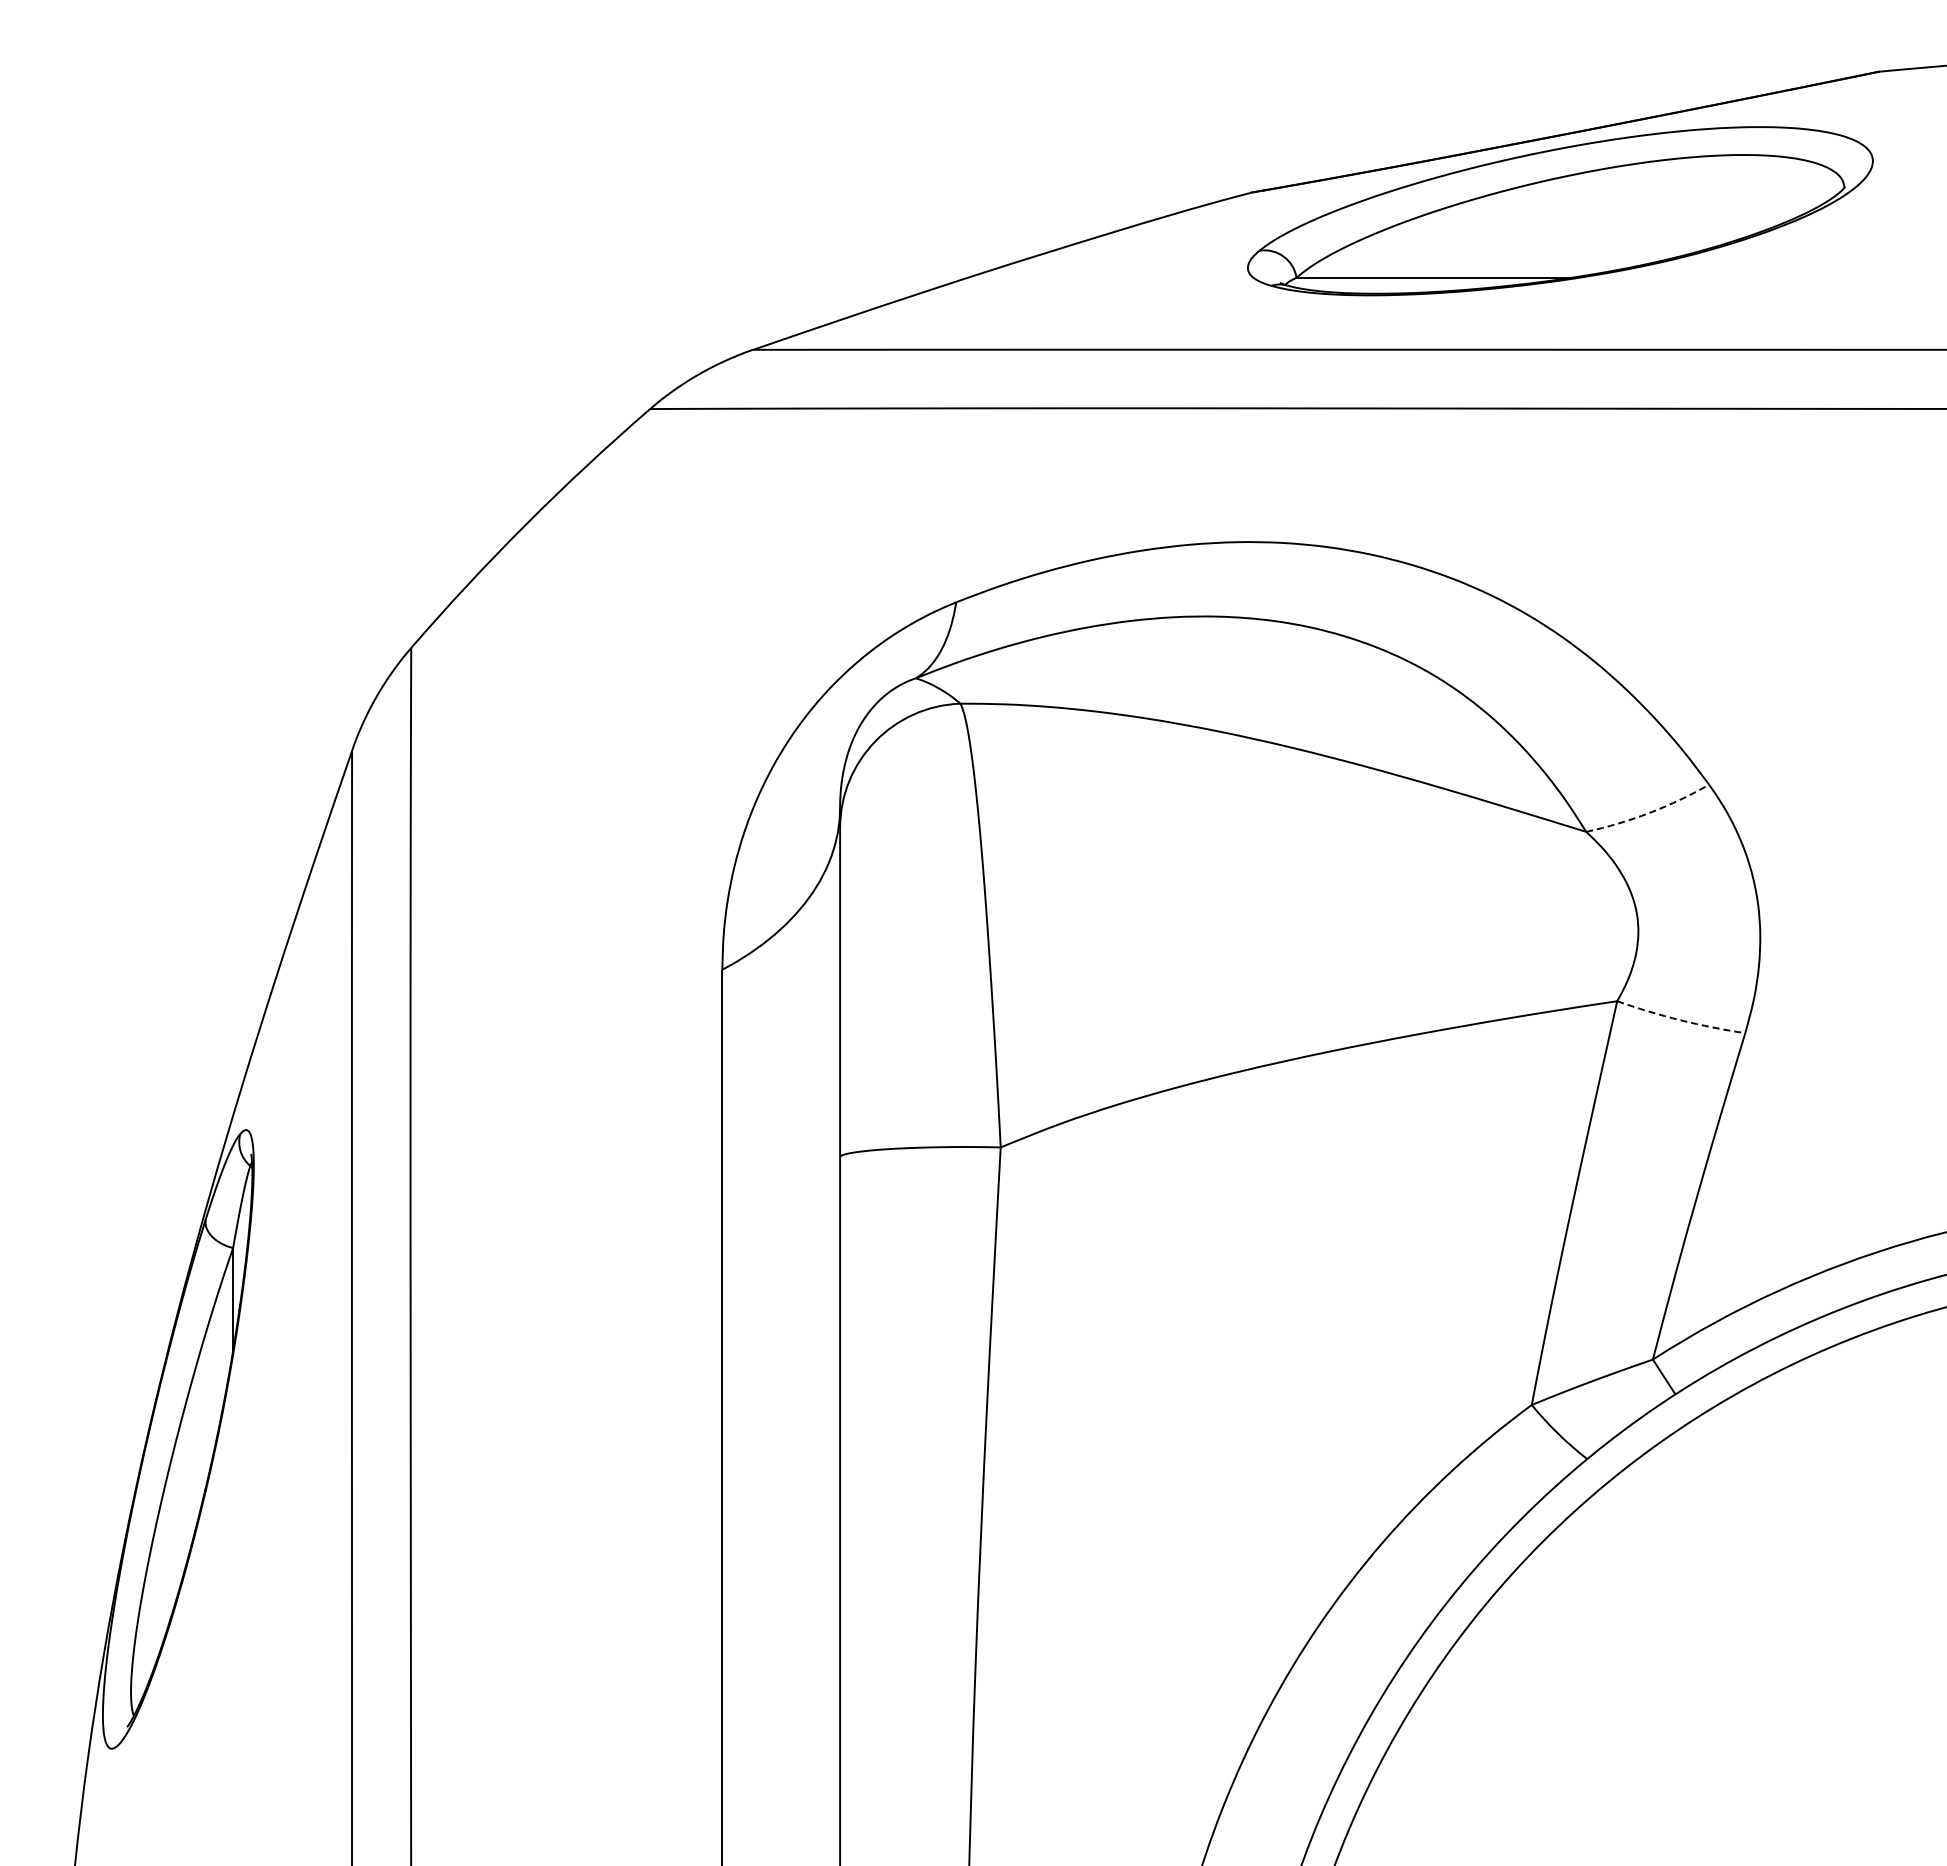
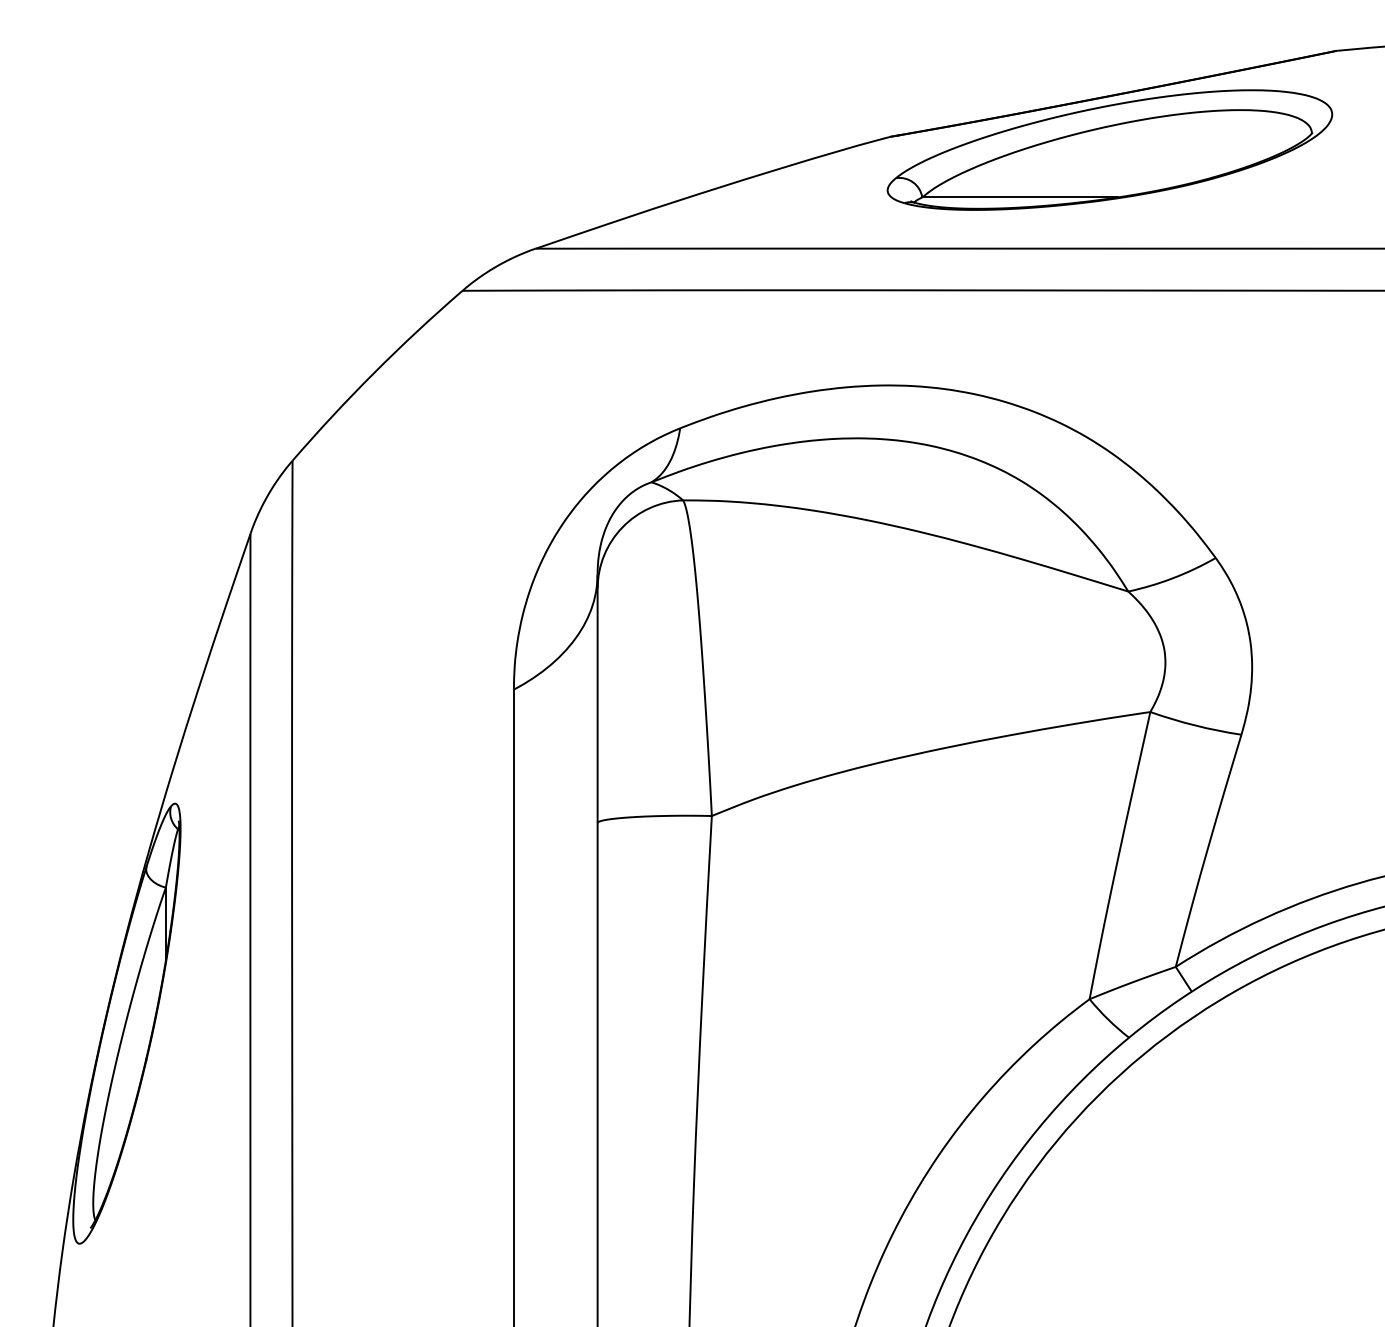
arc: (1649, 812) -> (1173, 577), dashed -> solid
arc: (1680, 1020) -> (1195, 725), dashed -> solid

